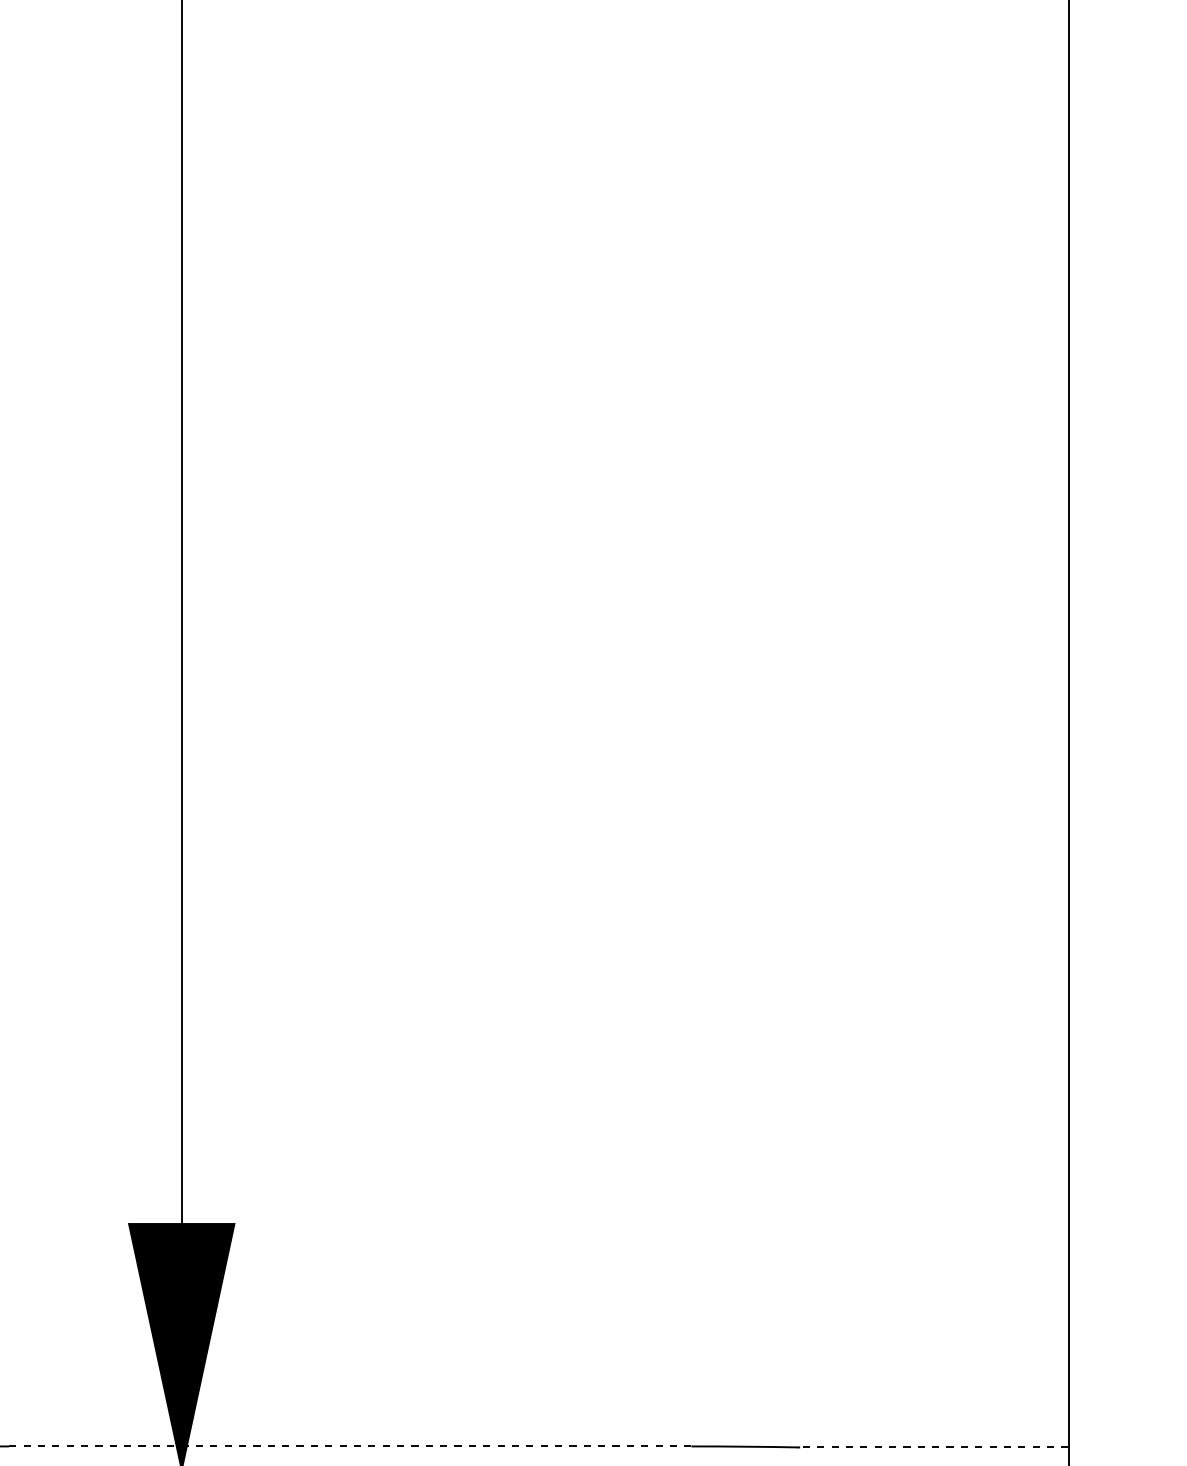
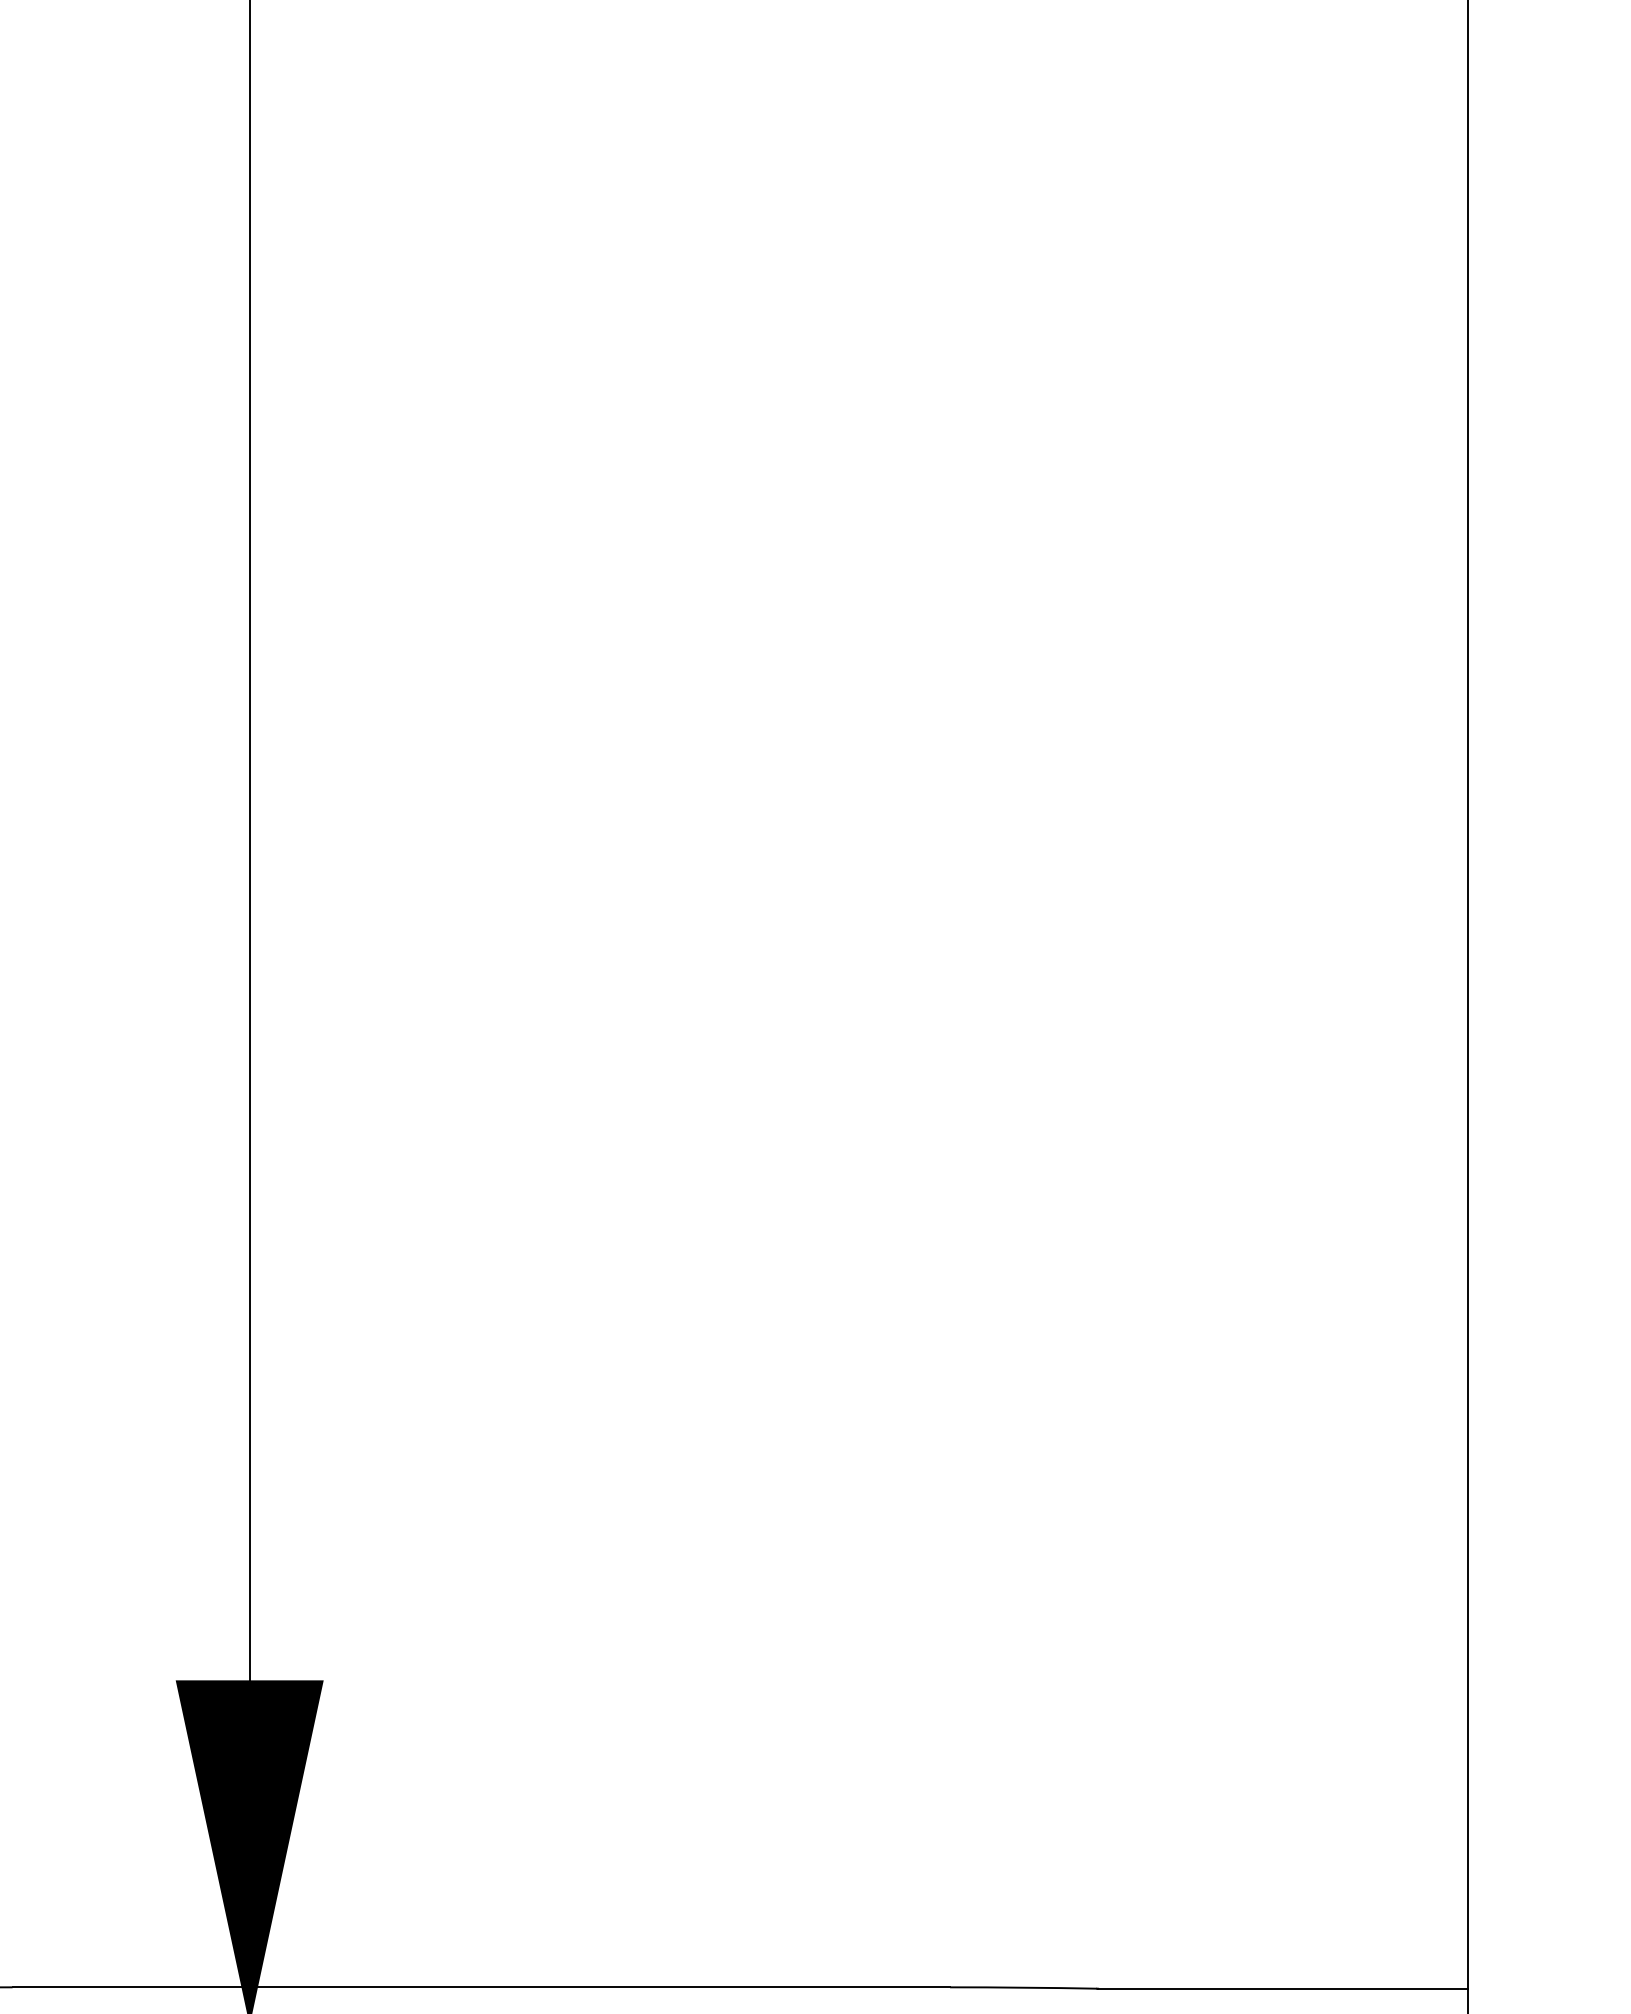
line: (349, 1446) -> (480, 1987), dashed -> solid
line: (933, 1447) -> (1282, 1988), dashed -> solid

